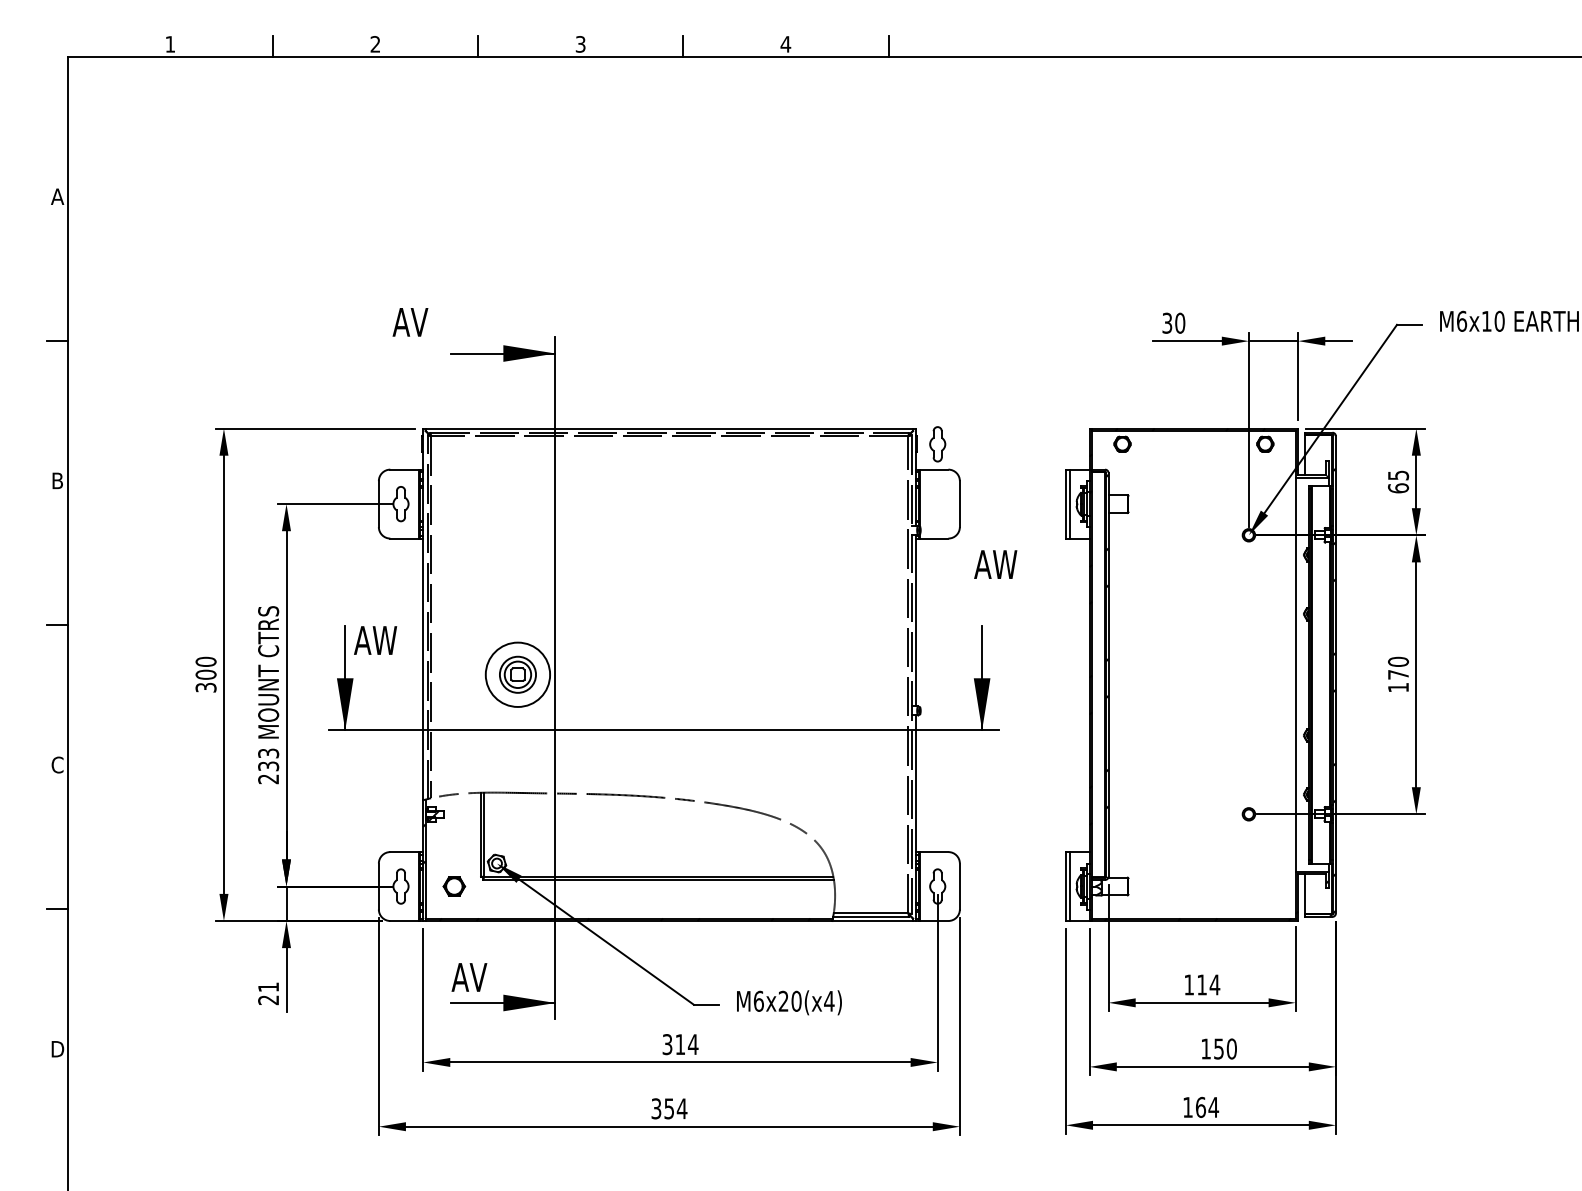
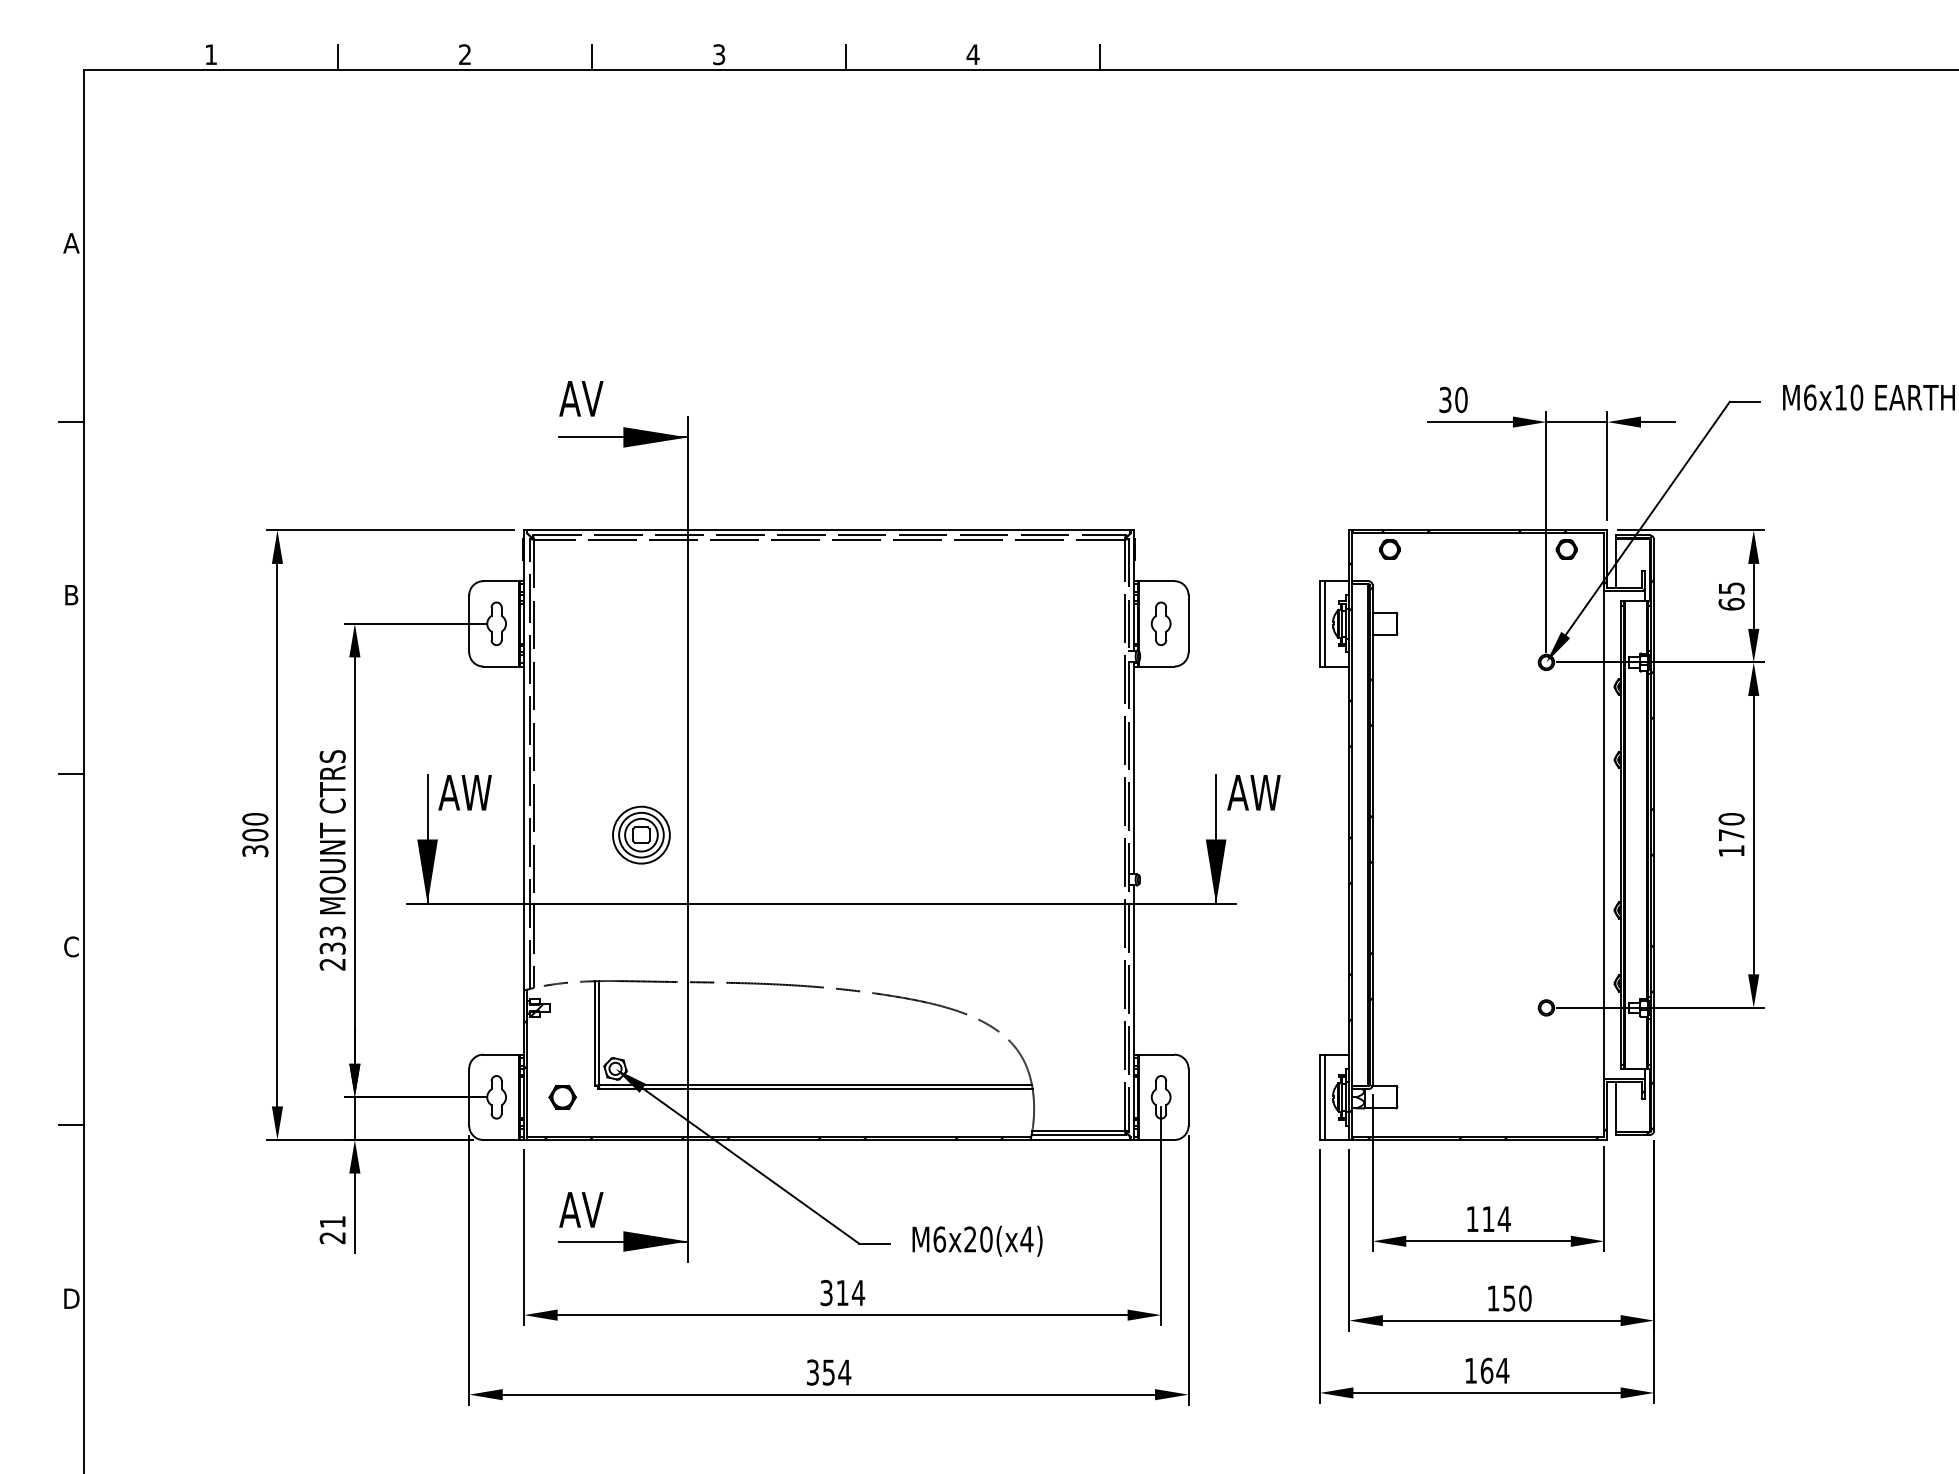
text: (410, 322) -> (581, 398), moved
part: (937, 444) -> (1160, 623), moved
text: (995, 564) -> (1253, 792), moved
circle: (517, 674) -> (641, 834), size x0.71

